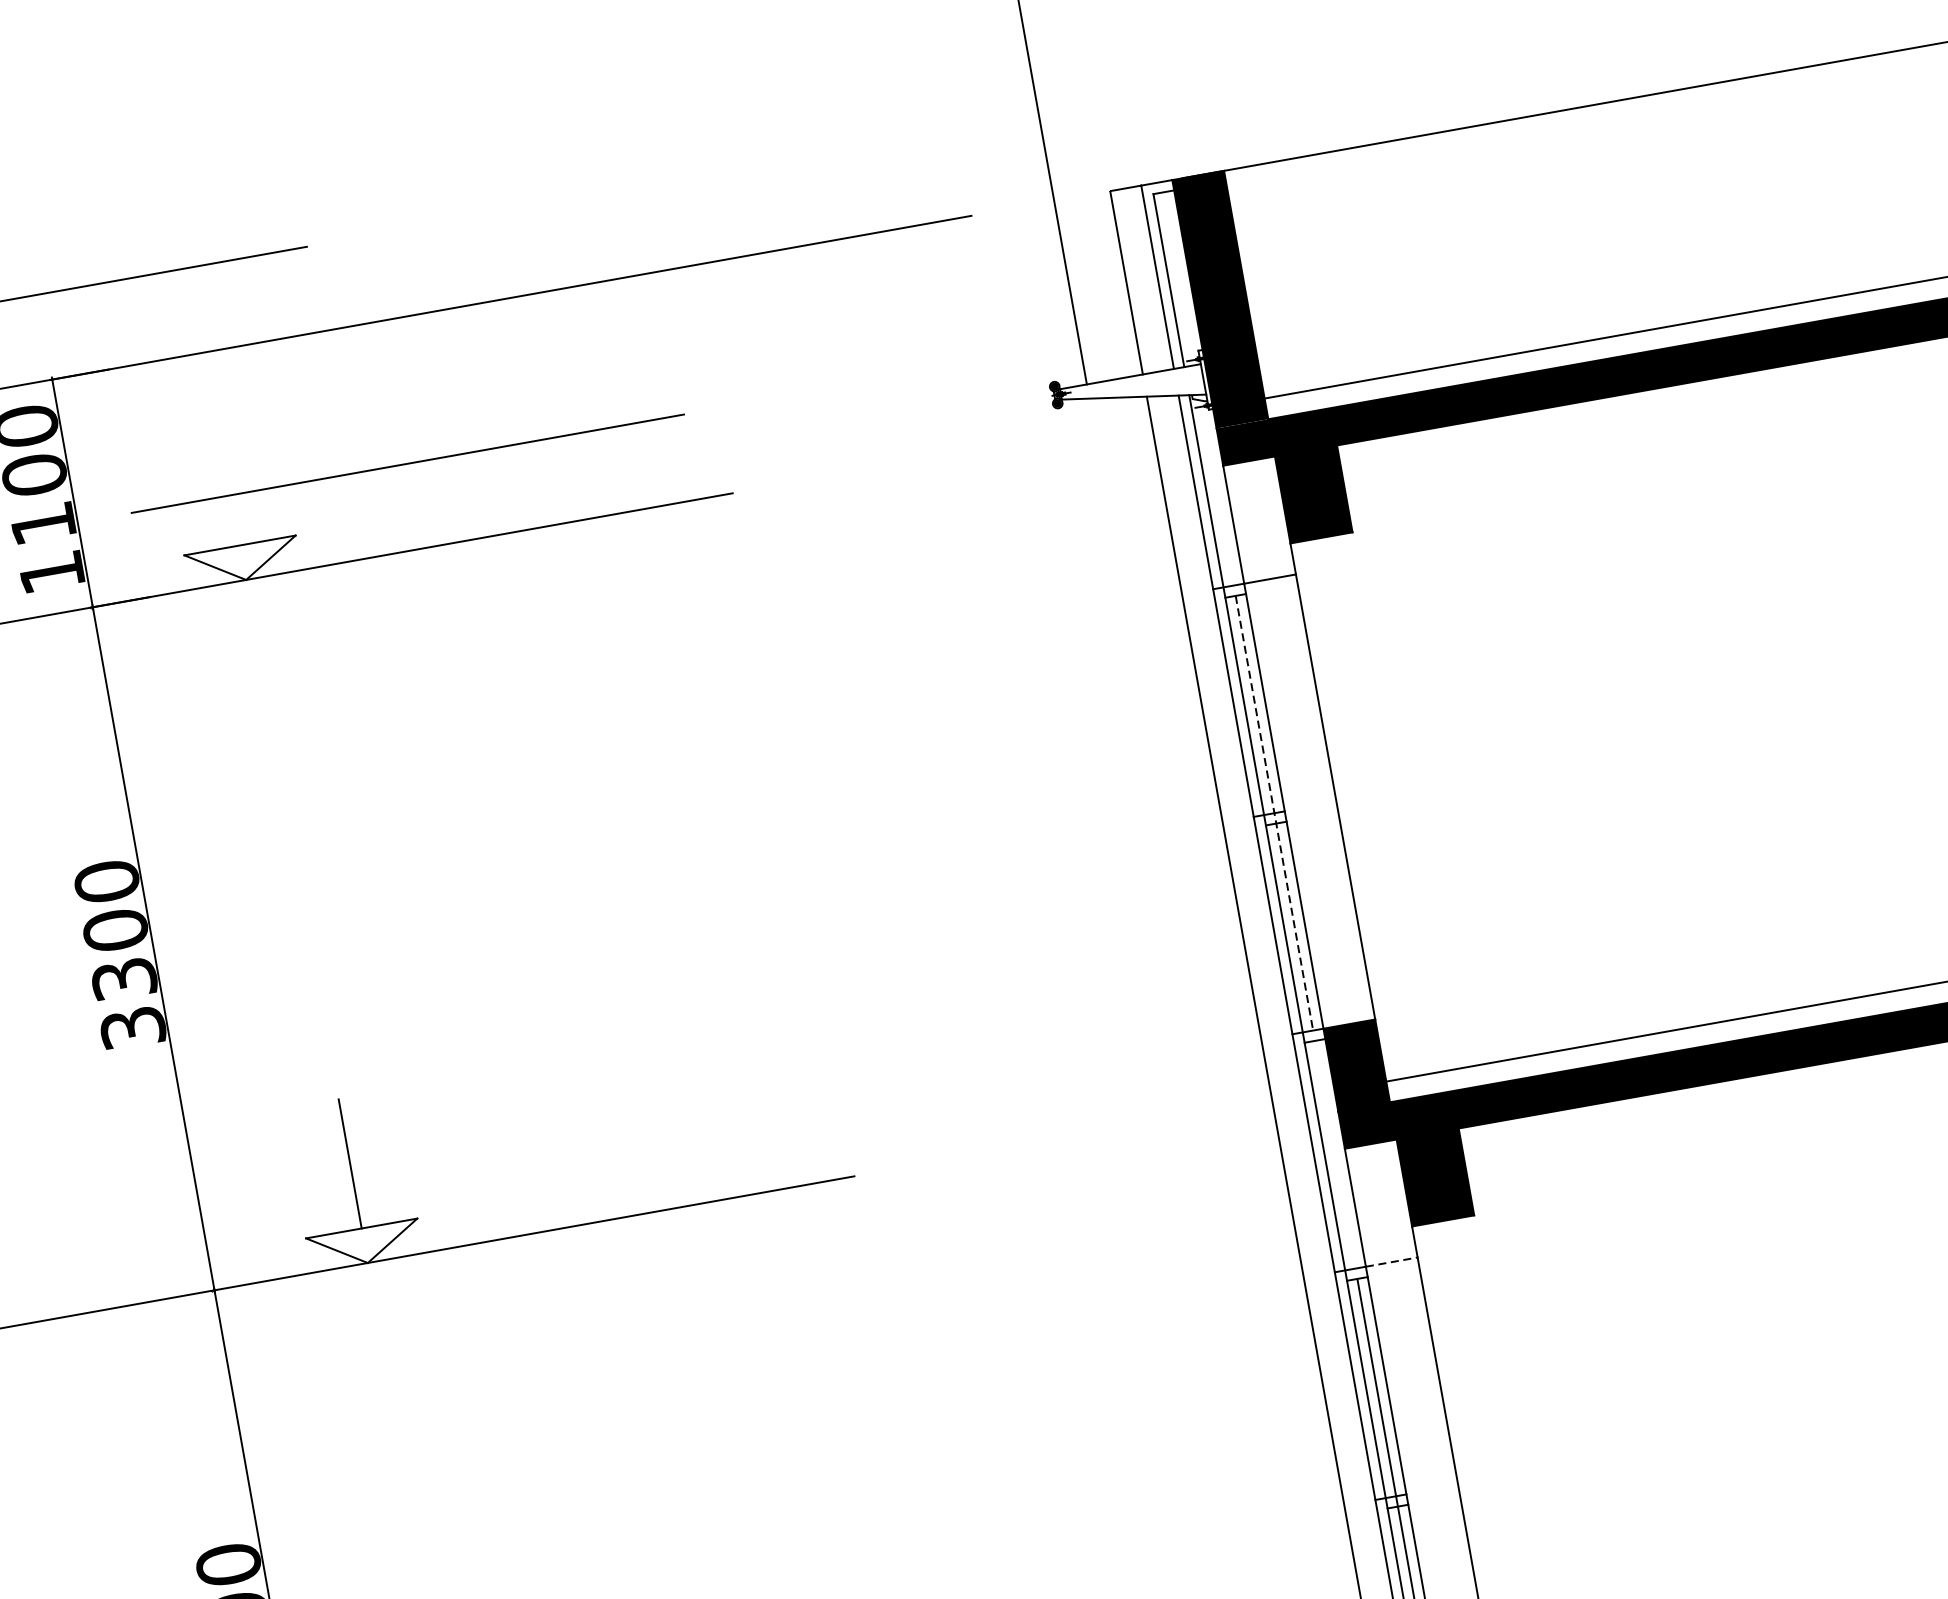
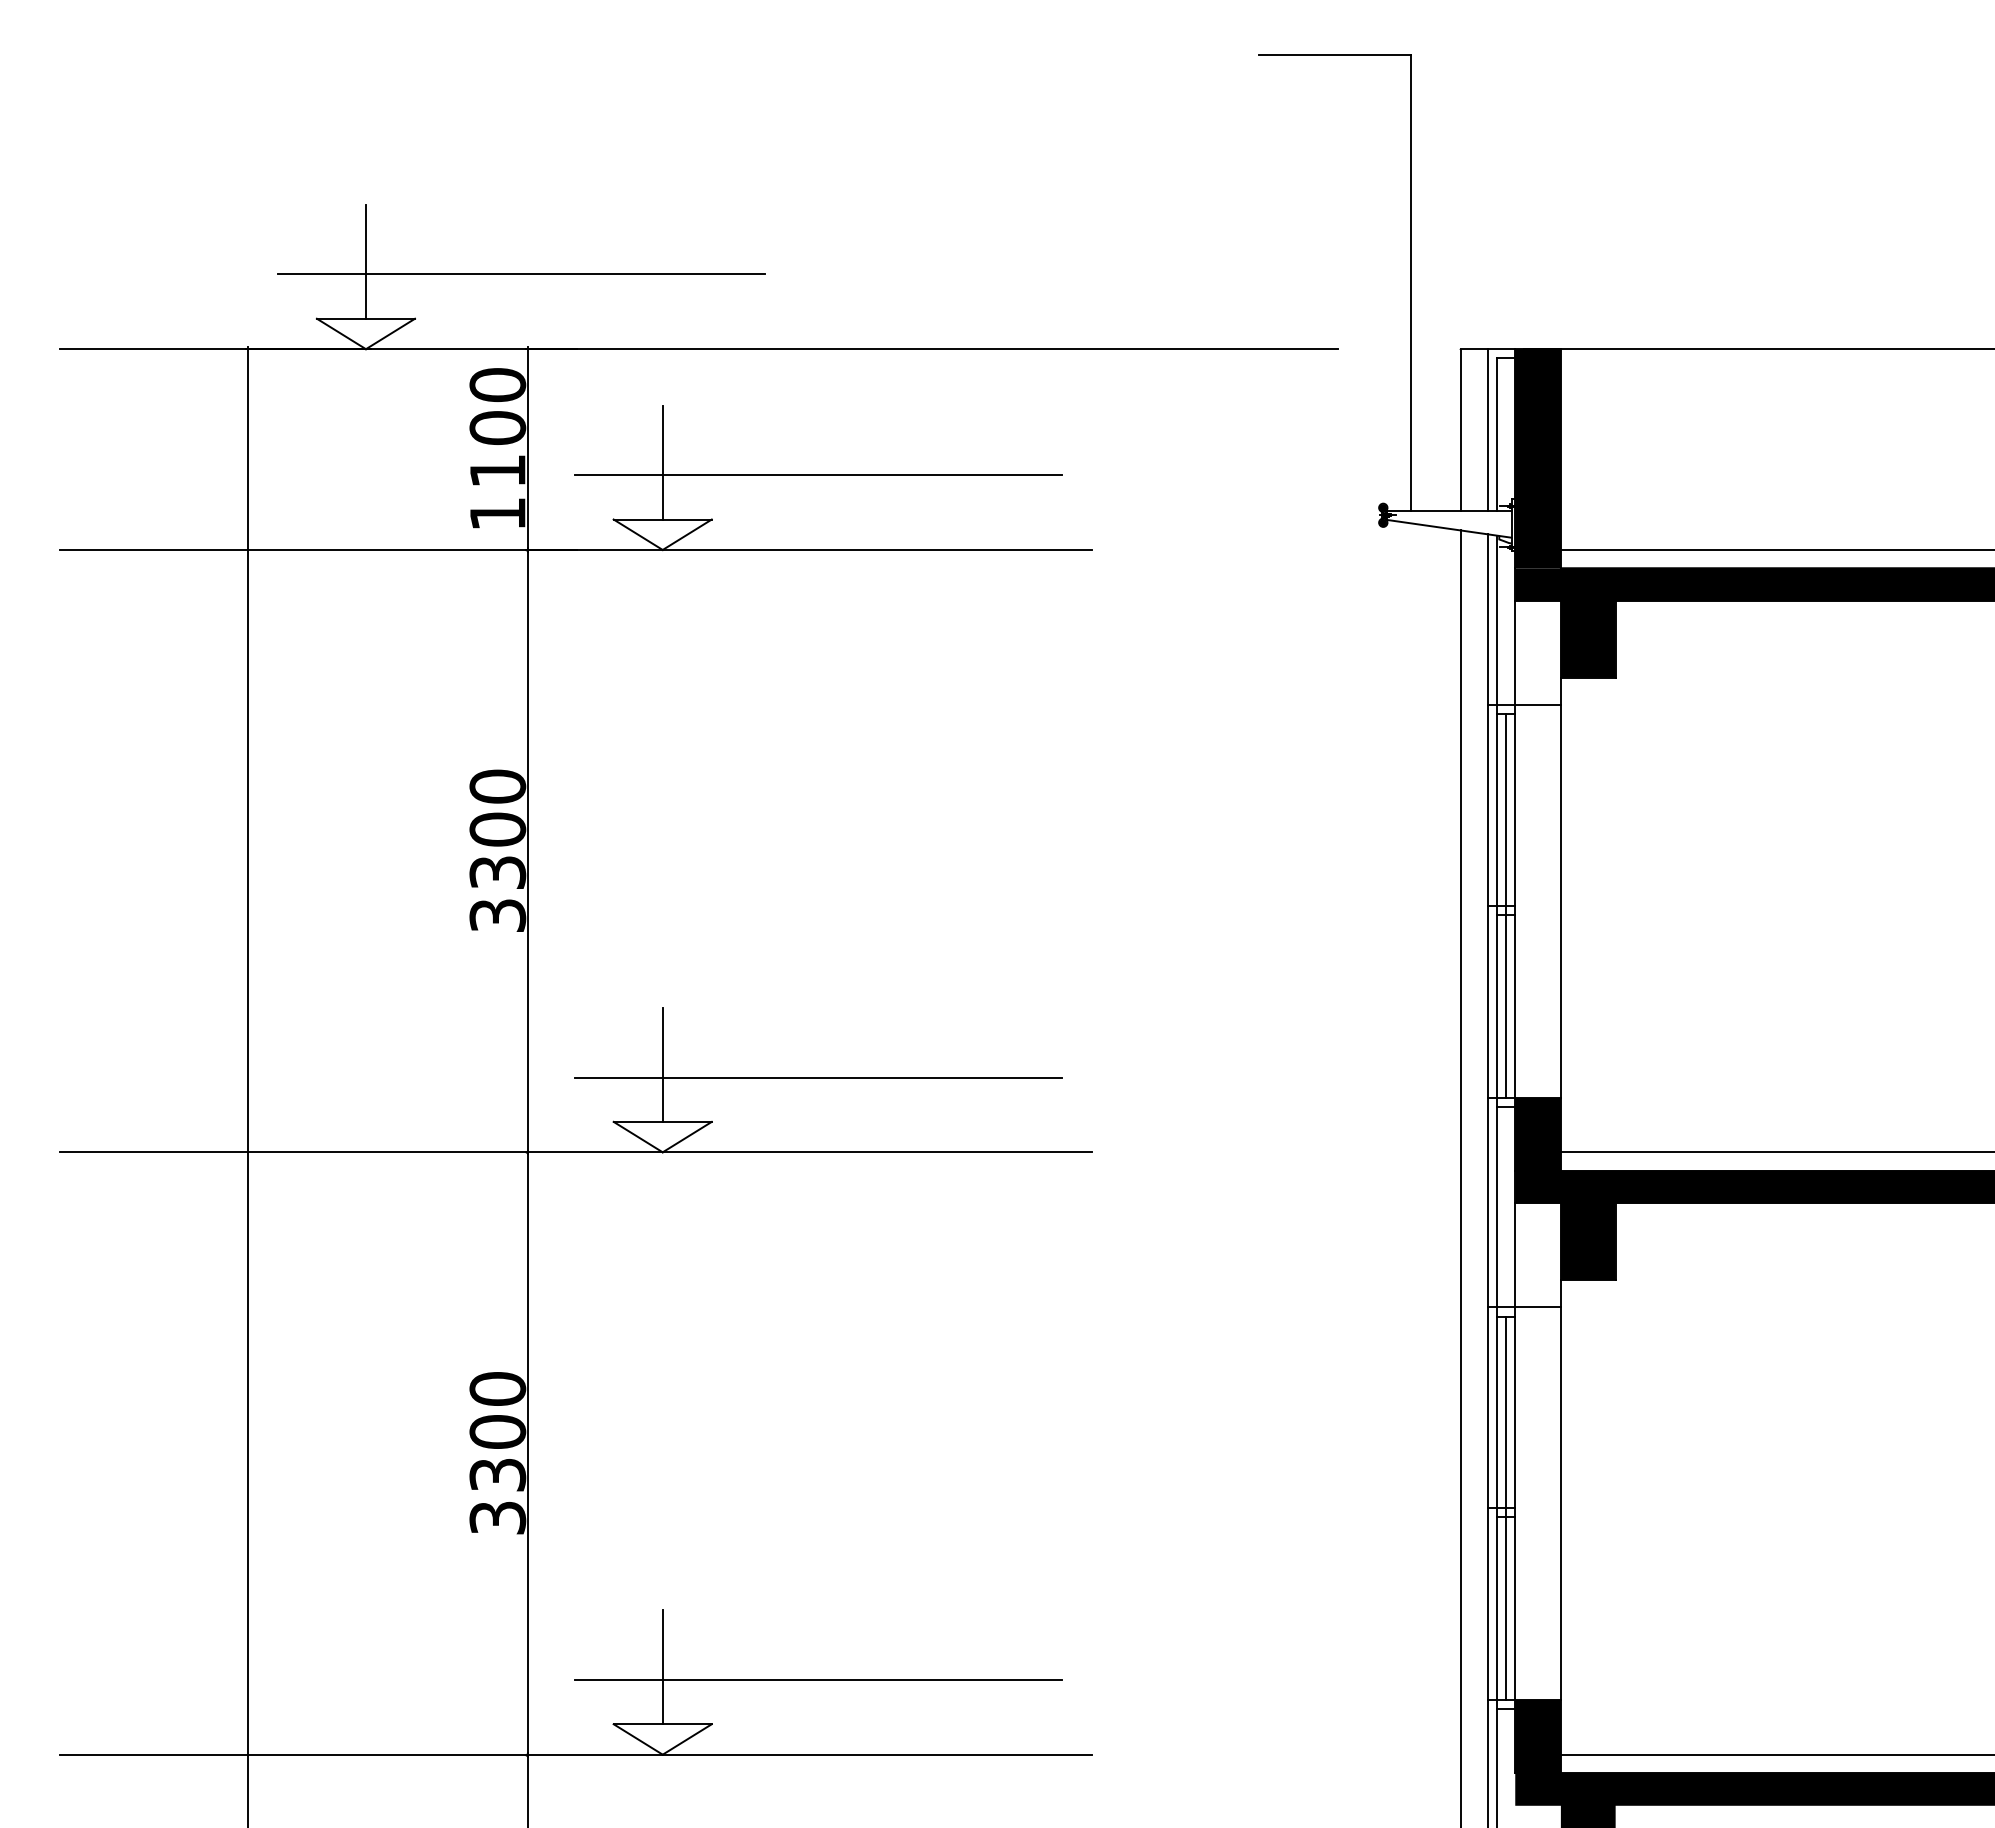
line: (228, 480) -> (662, 462), added
line: (1274, 812) -> (1506, 905), dashed -> solid
line: (529, 1146) -> (818, 1077), added
line: (1392, 1262) -> (1538, 1307), dashed -> solid

